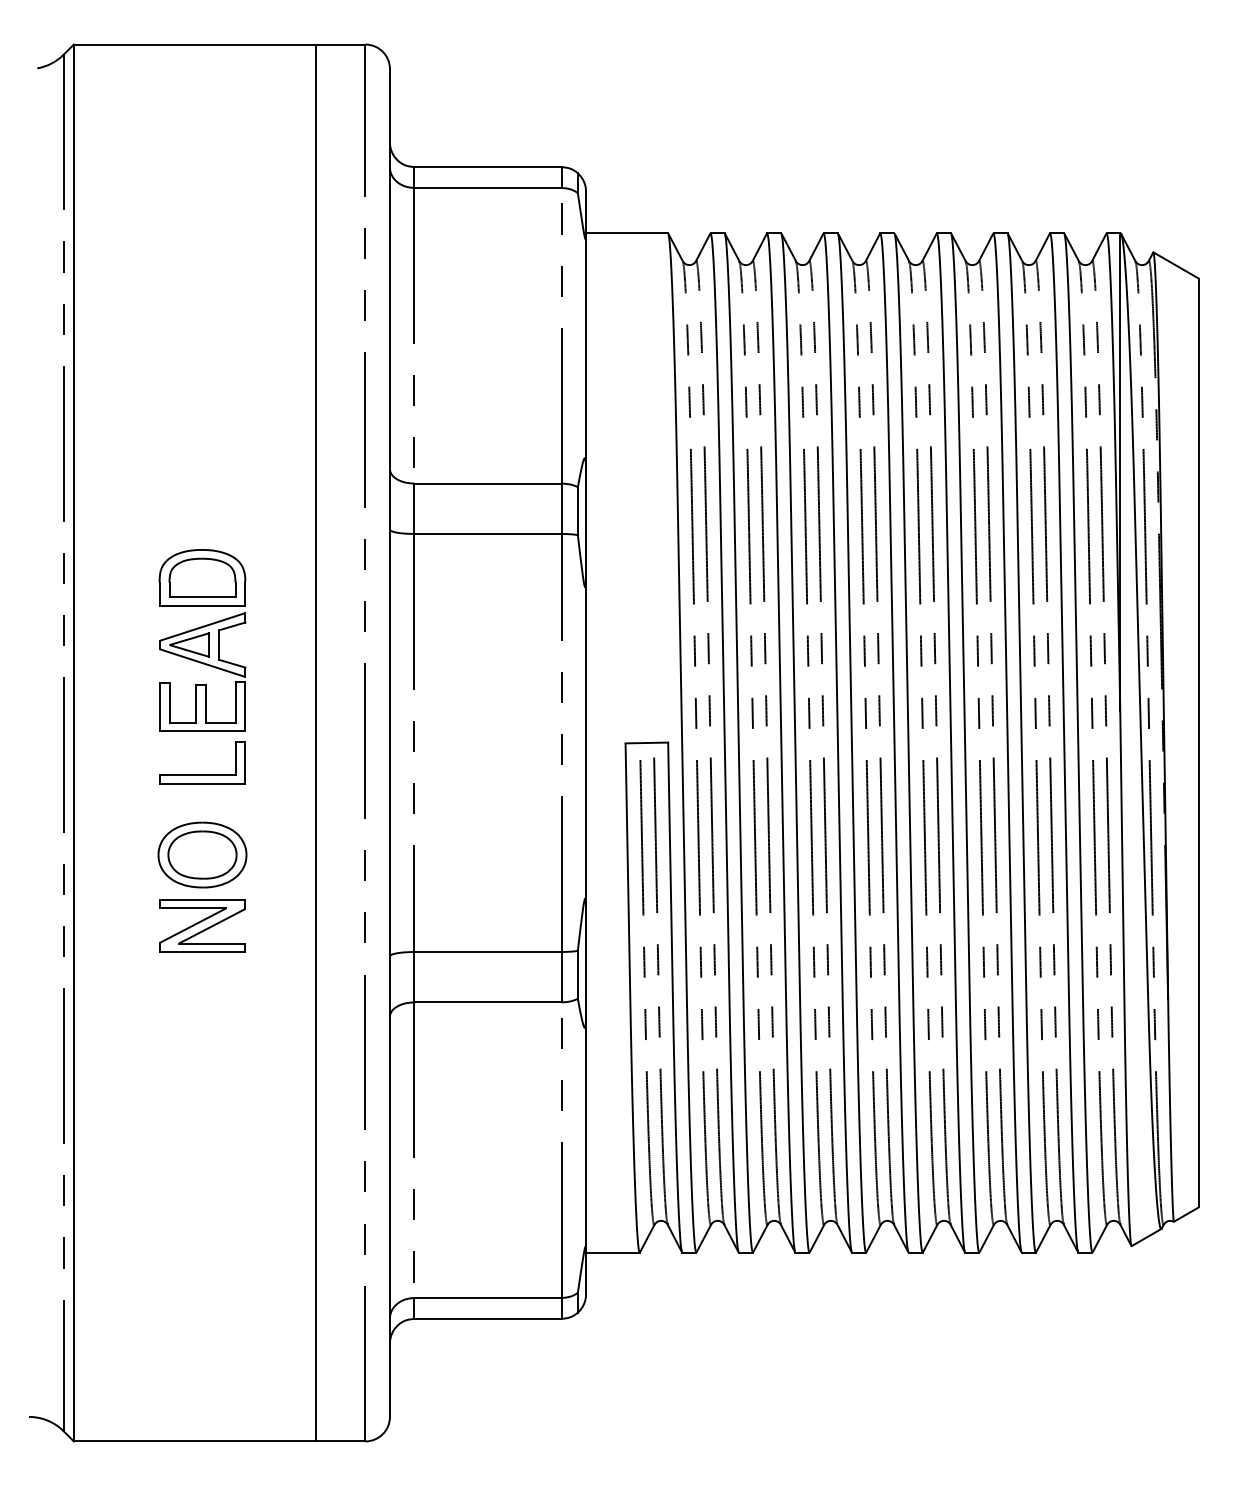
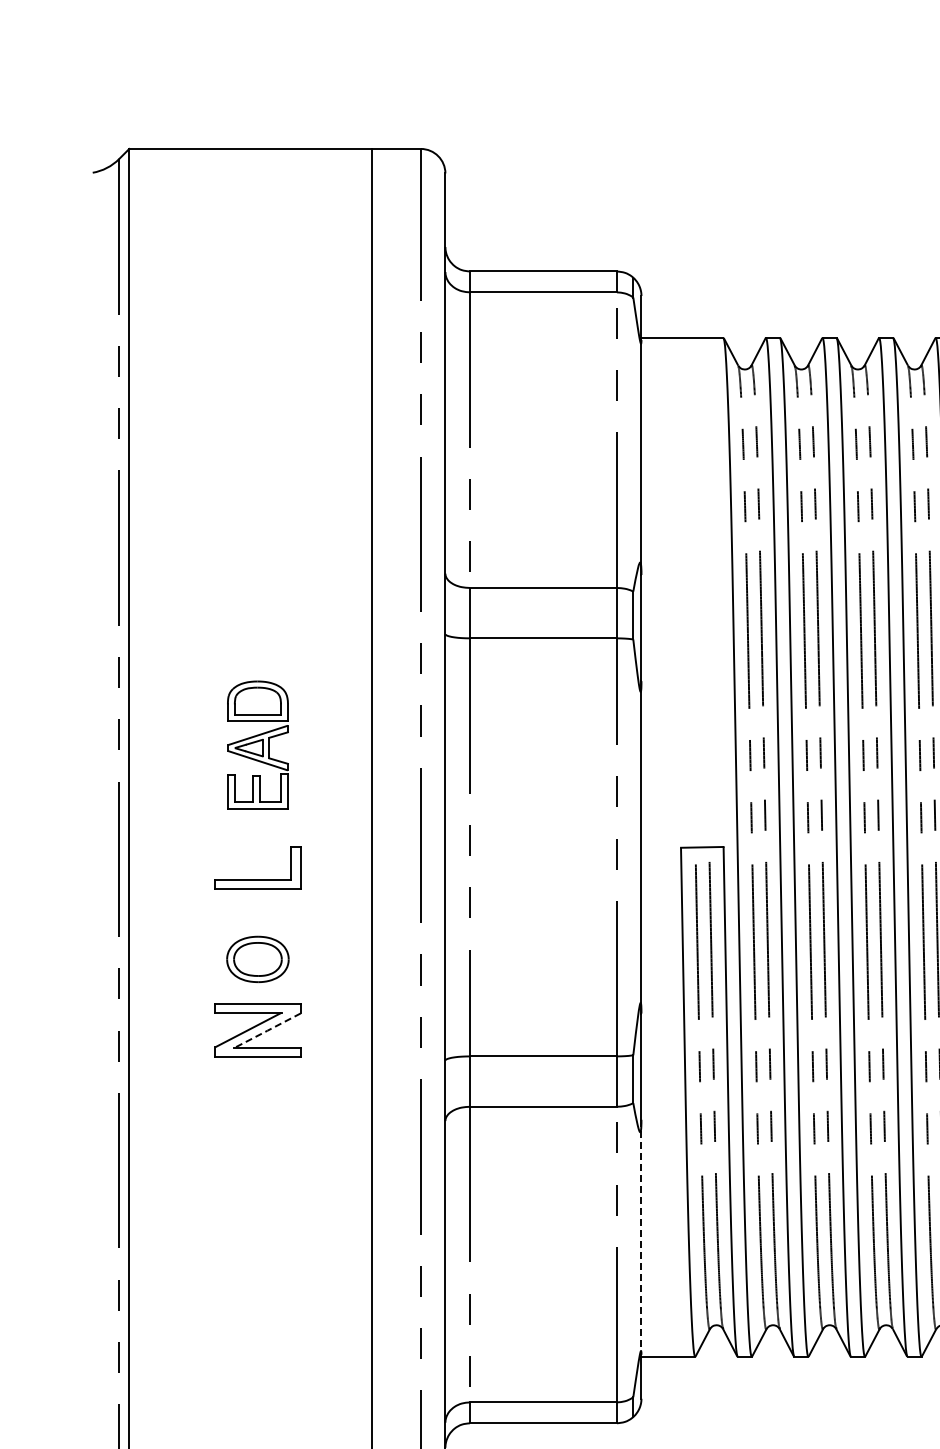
part: (202, 640) -> (257, 744), size x0.7
part: (202, 854) -> (257, 958), size x0.7
line: (212, 926) -> (267, 1030), solid -> dashed
line: (586, 1132) -> (641, 1236), solid -> dashed

